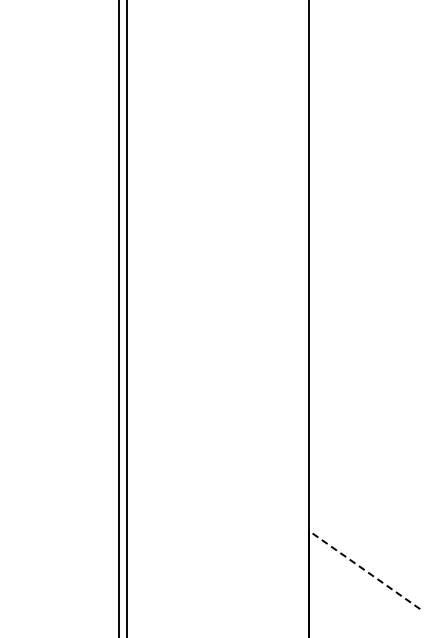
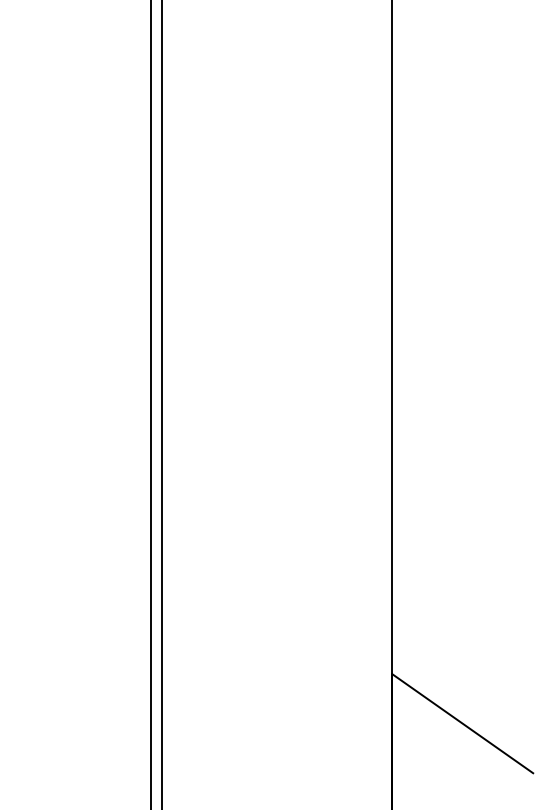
line: (364, 570) -> (462, 724), dashed -> solid

